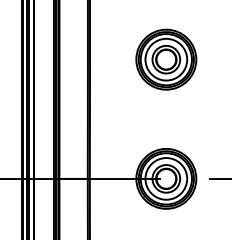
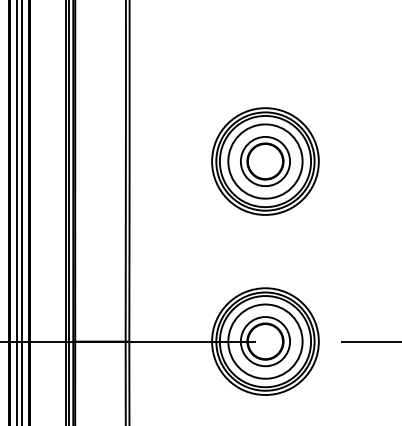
part: (166, 59) -> (265, 161), moved

